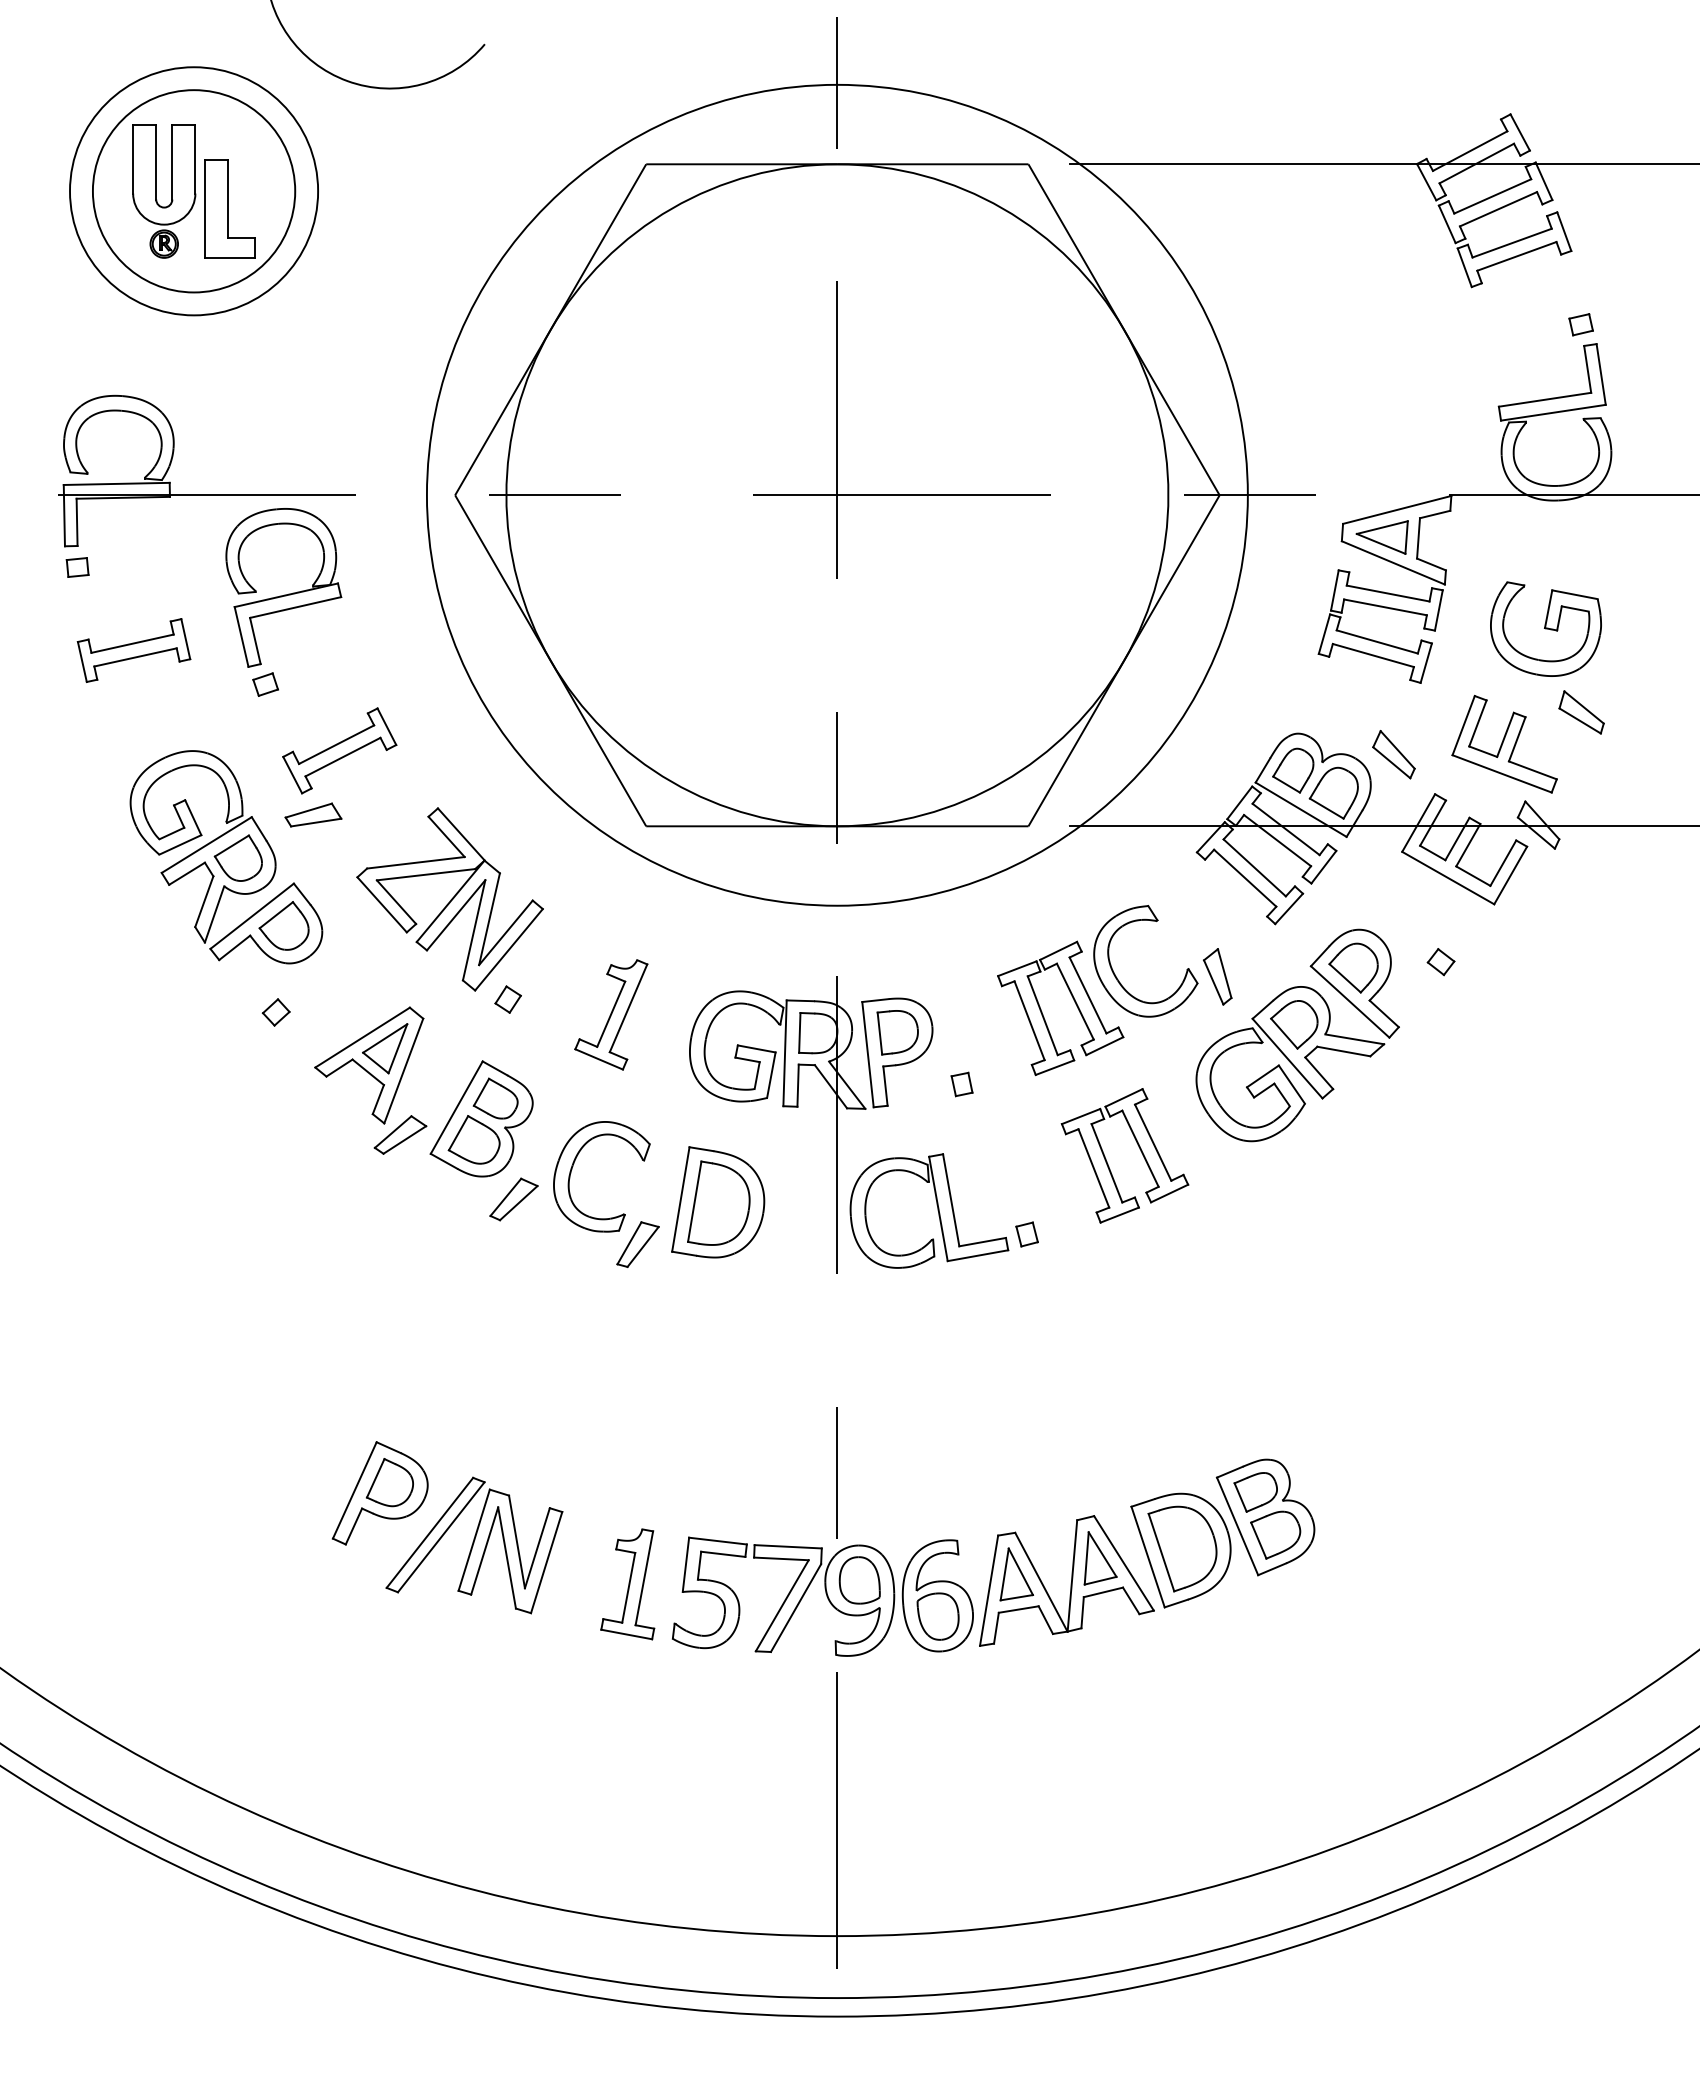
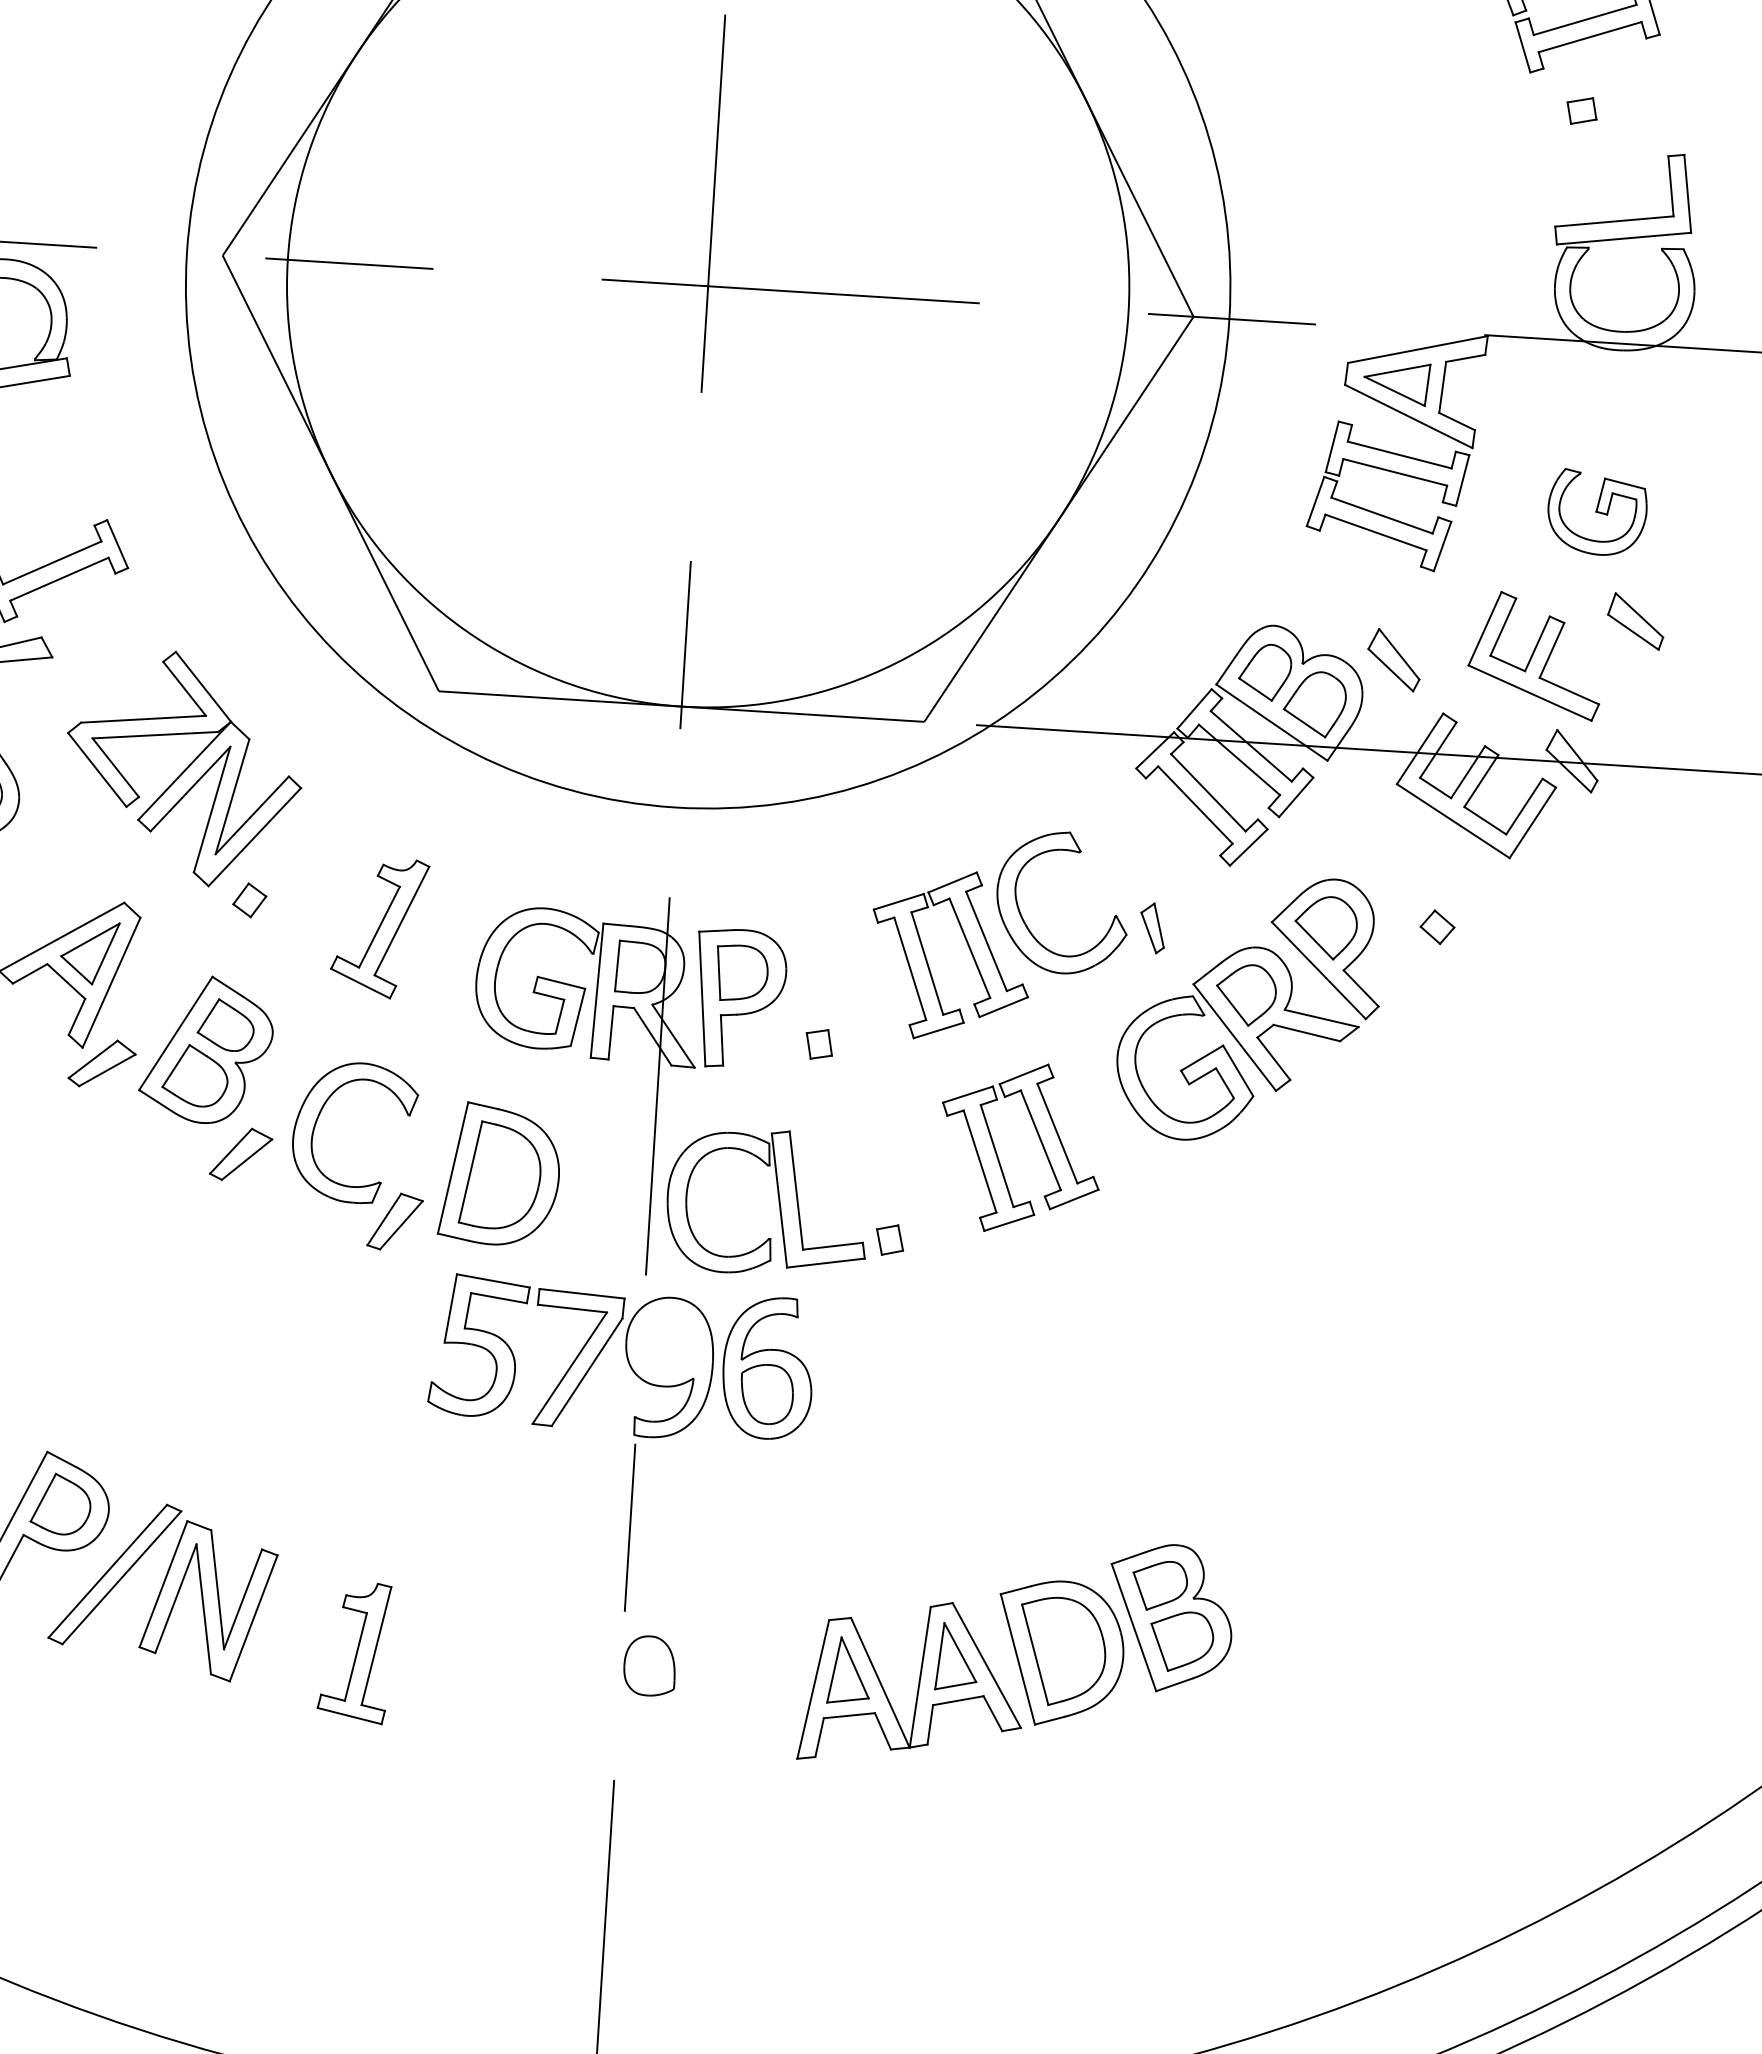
part: (1580, 324) -> (1581, 110), moved
part: (1545, 628) -> (1596, 511), size x0.7
part: (1217, 976) -> (1152, 927), size x0.7
part: (822, 1596) -> (621, 1359), moved

